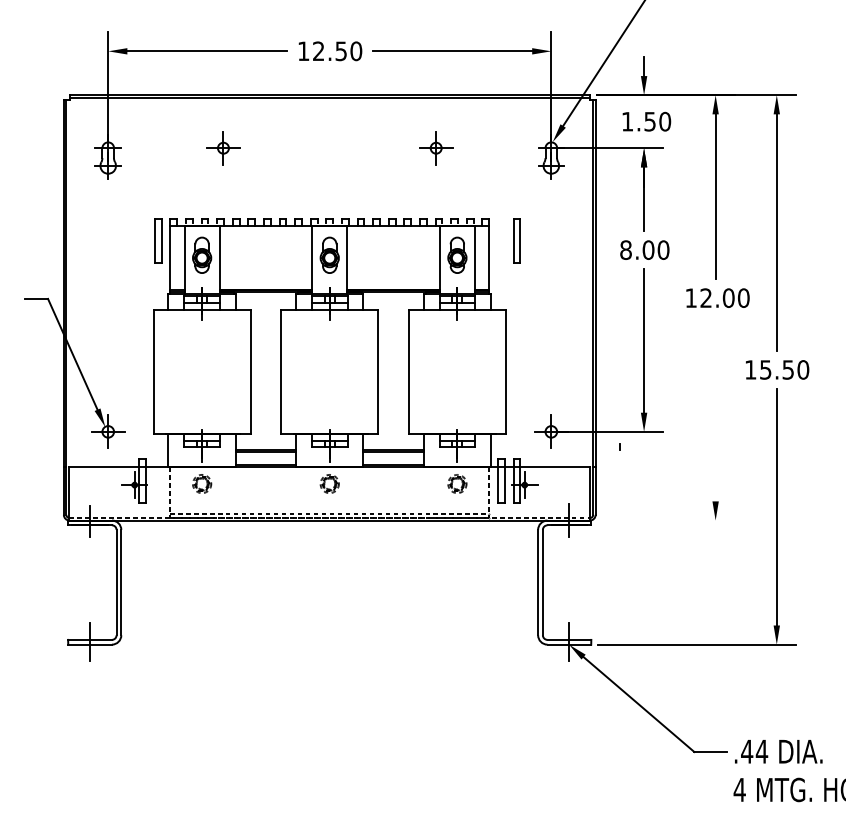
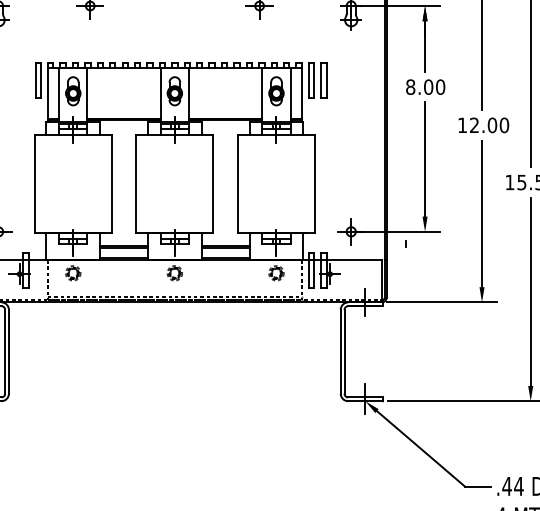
part: (501, 240) -> (311, 79), added
line: (715, 409) -> (481, 214), added
line: (665, 520) -> (442, 302), added

